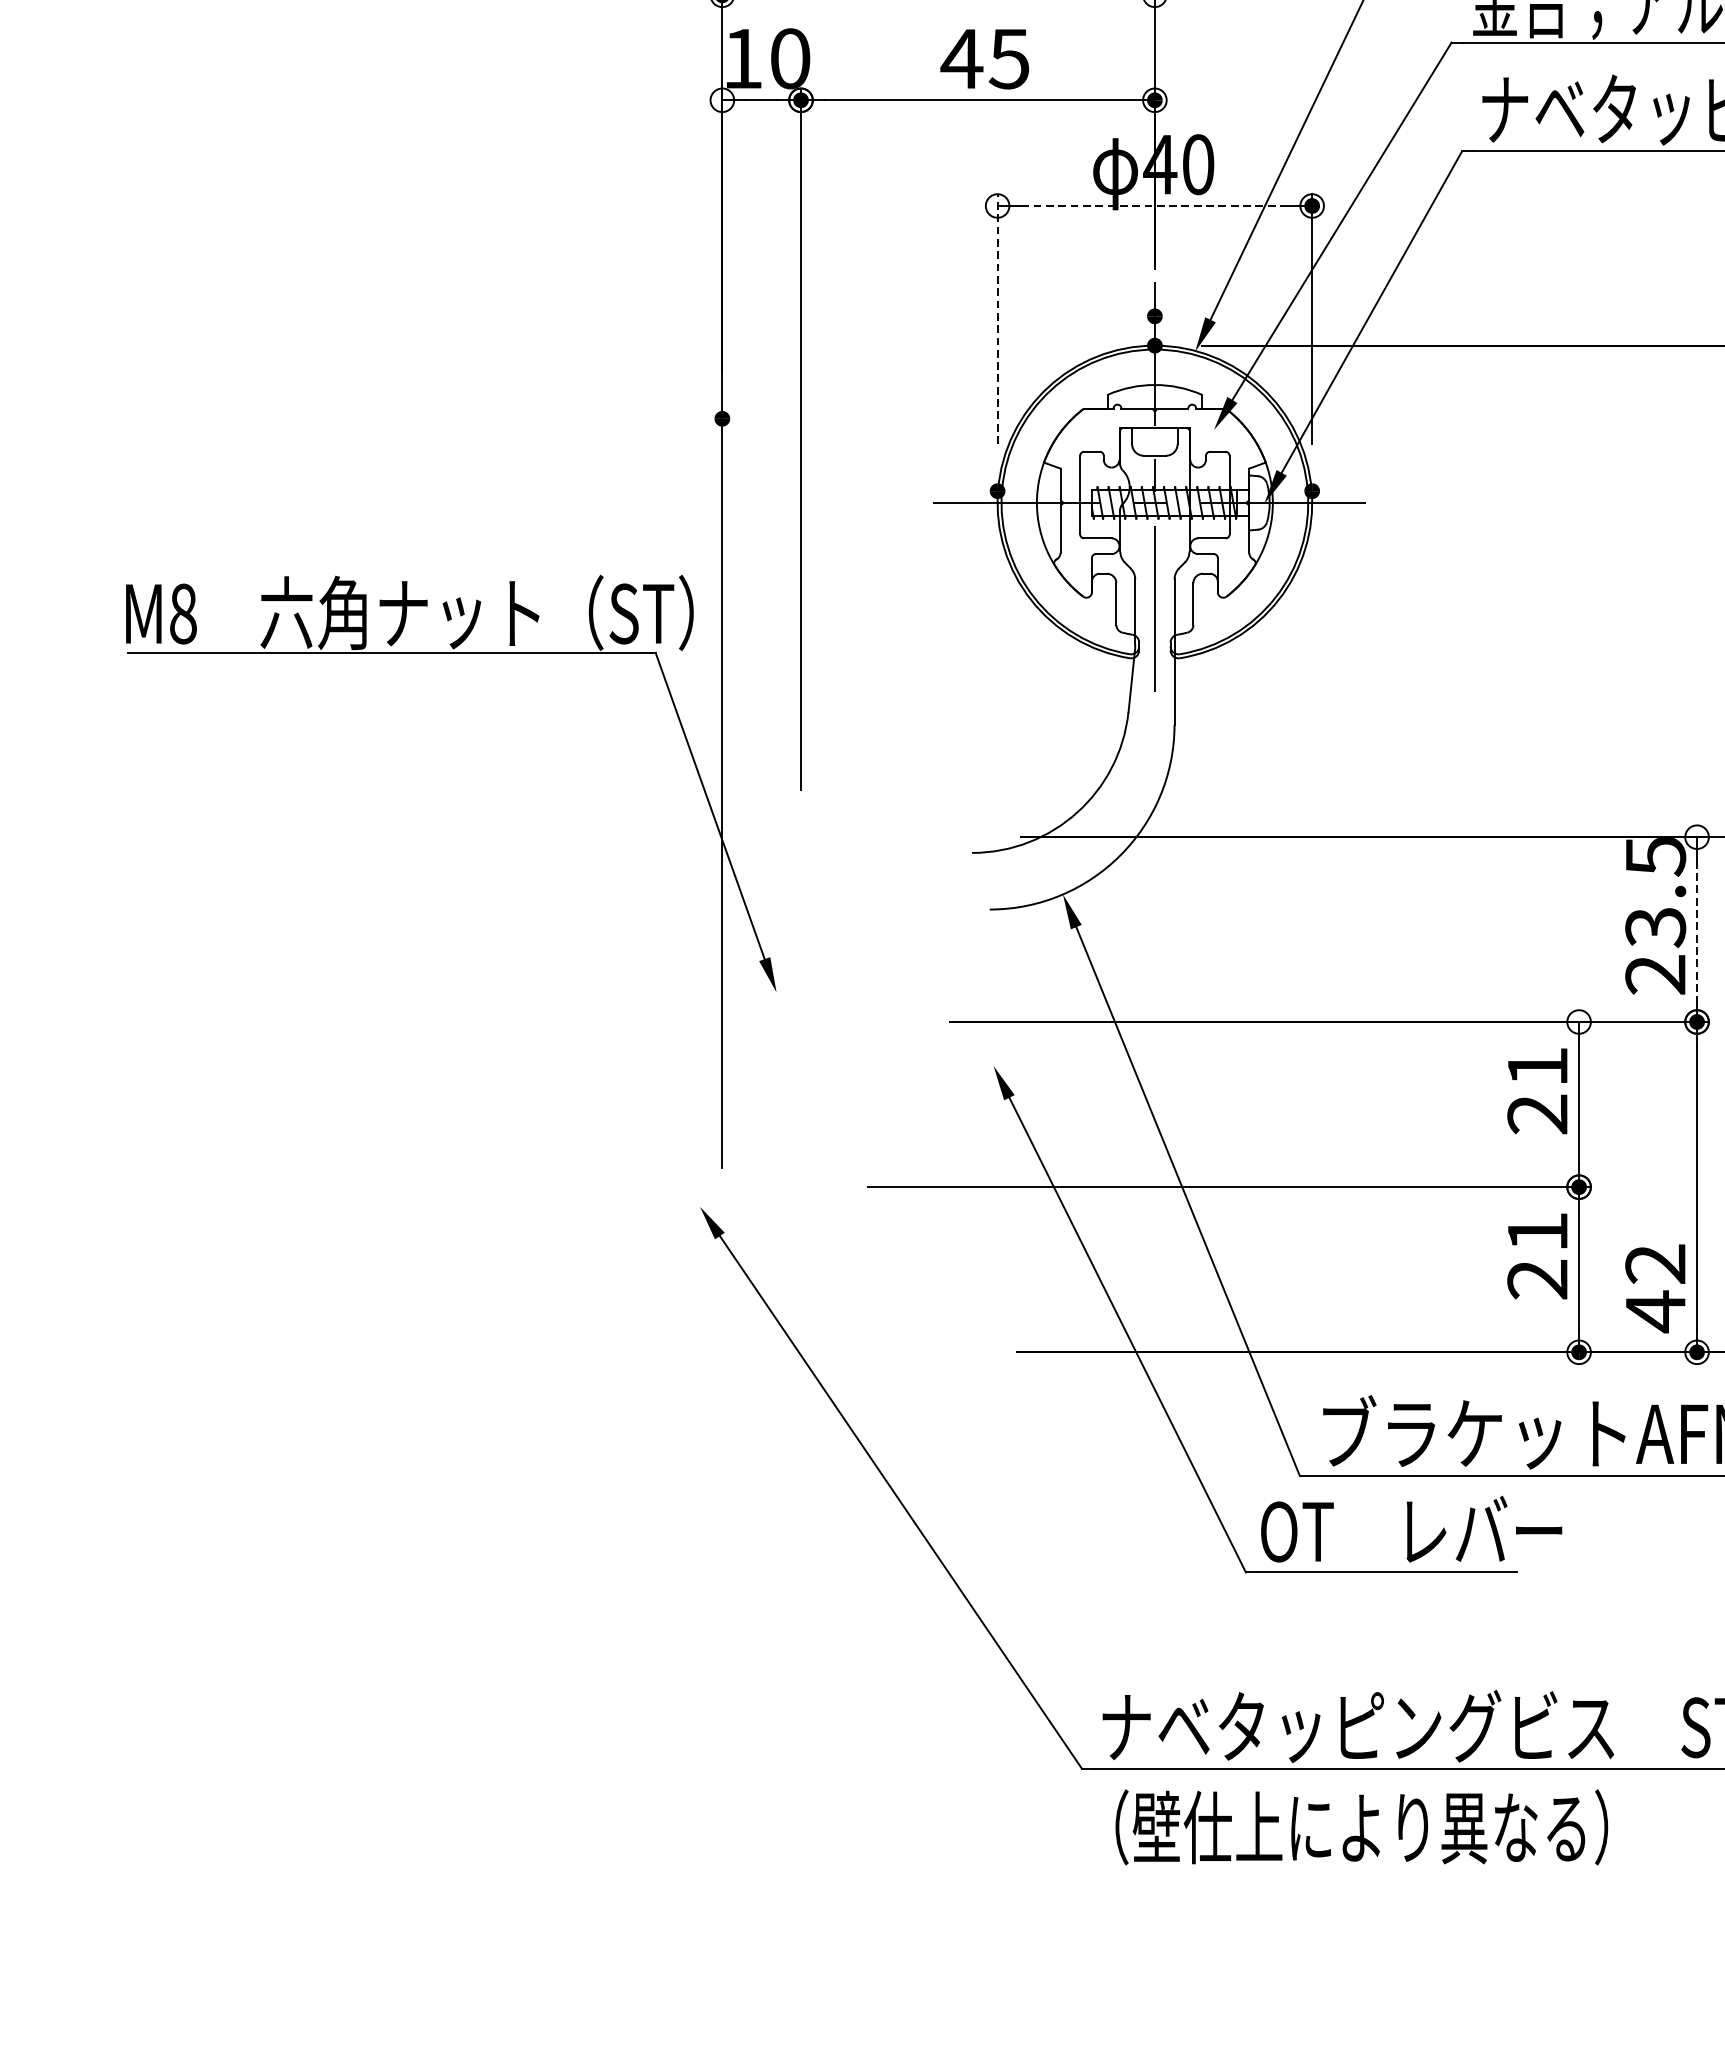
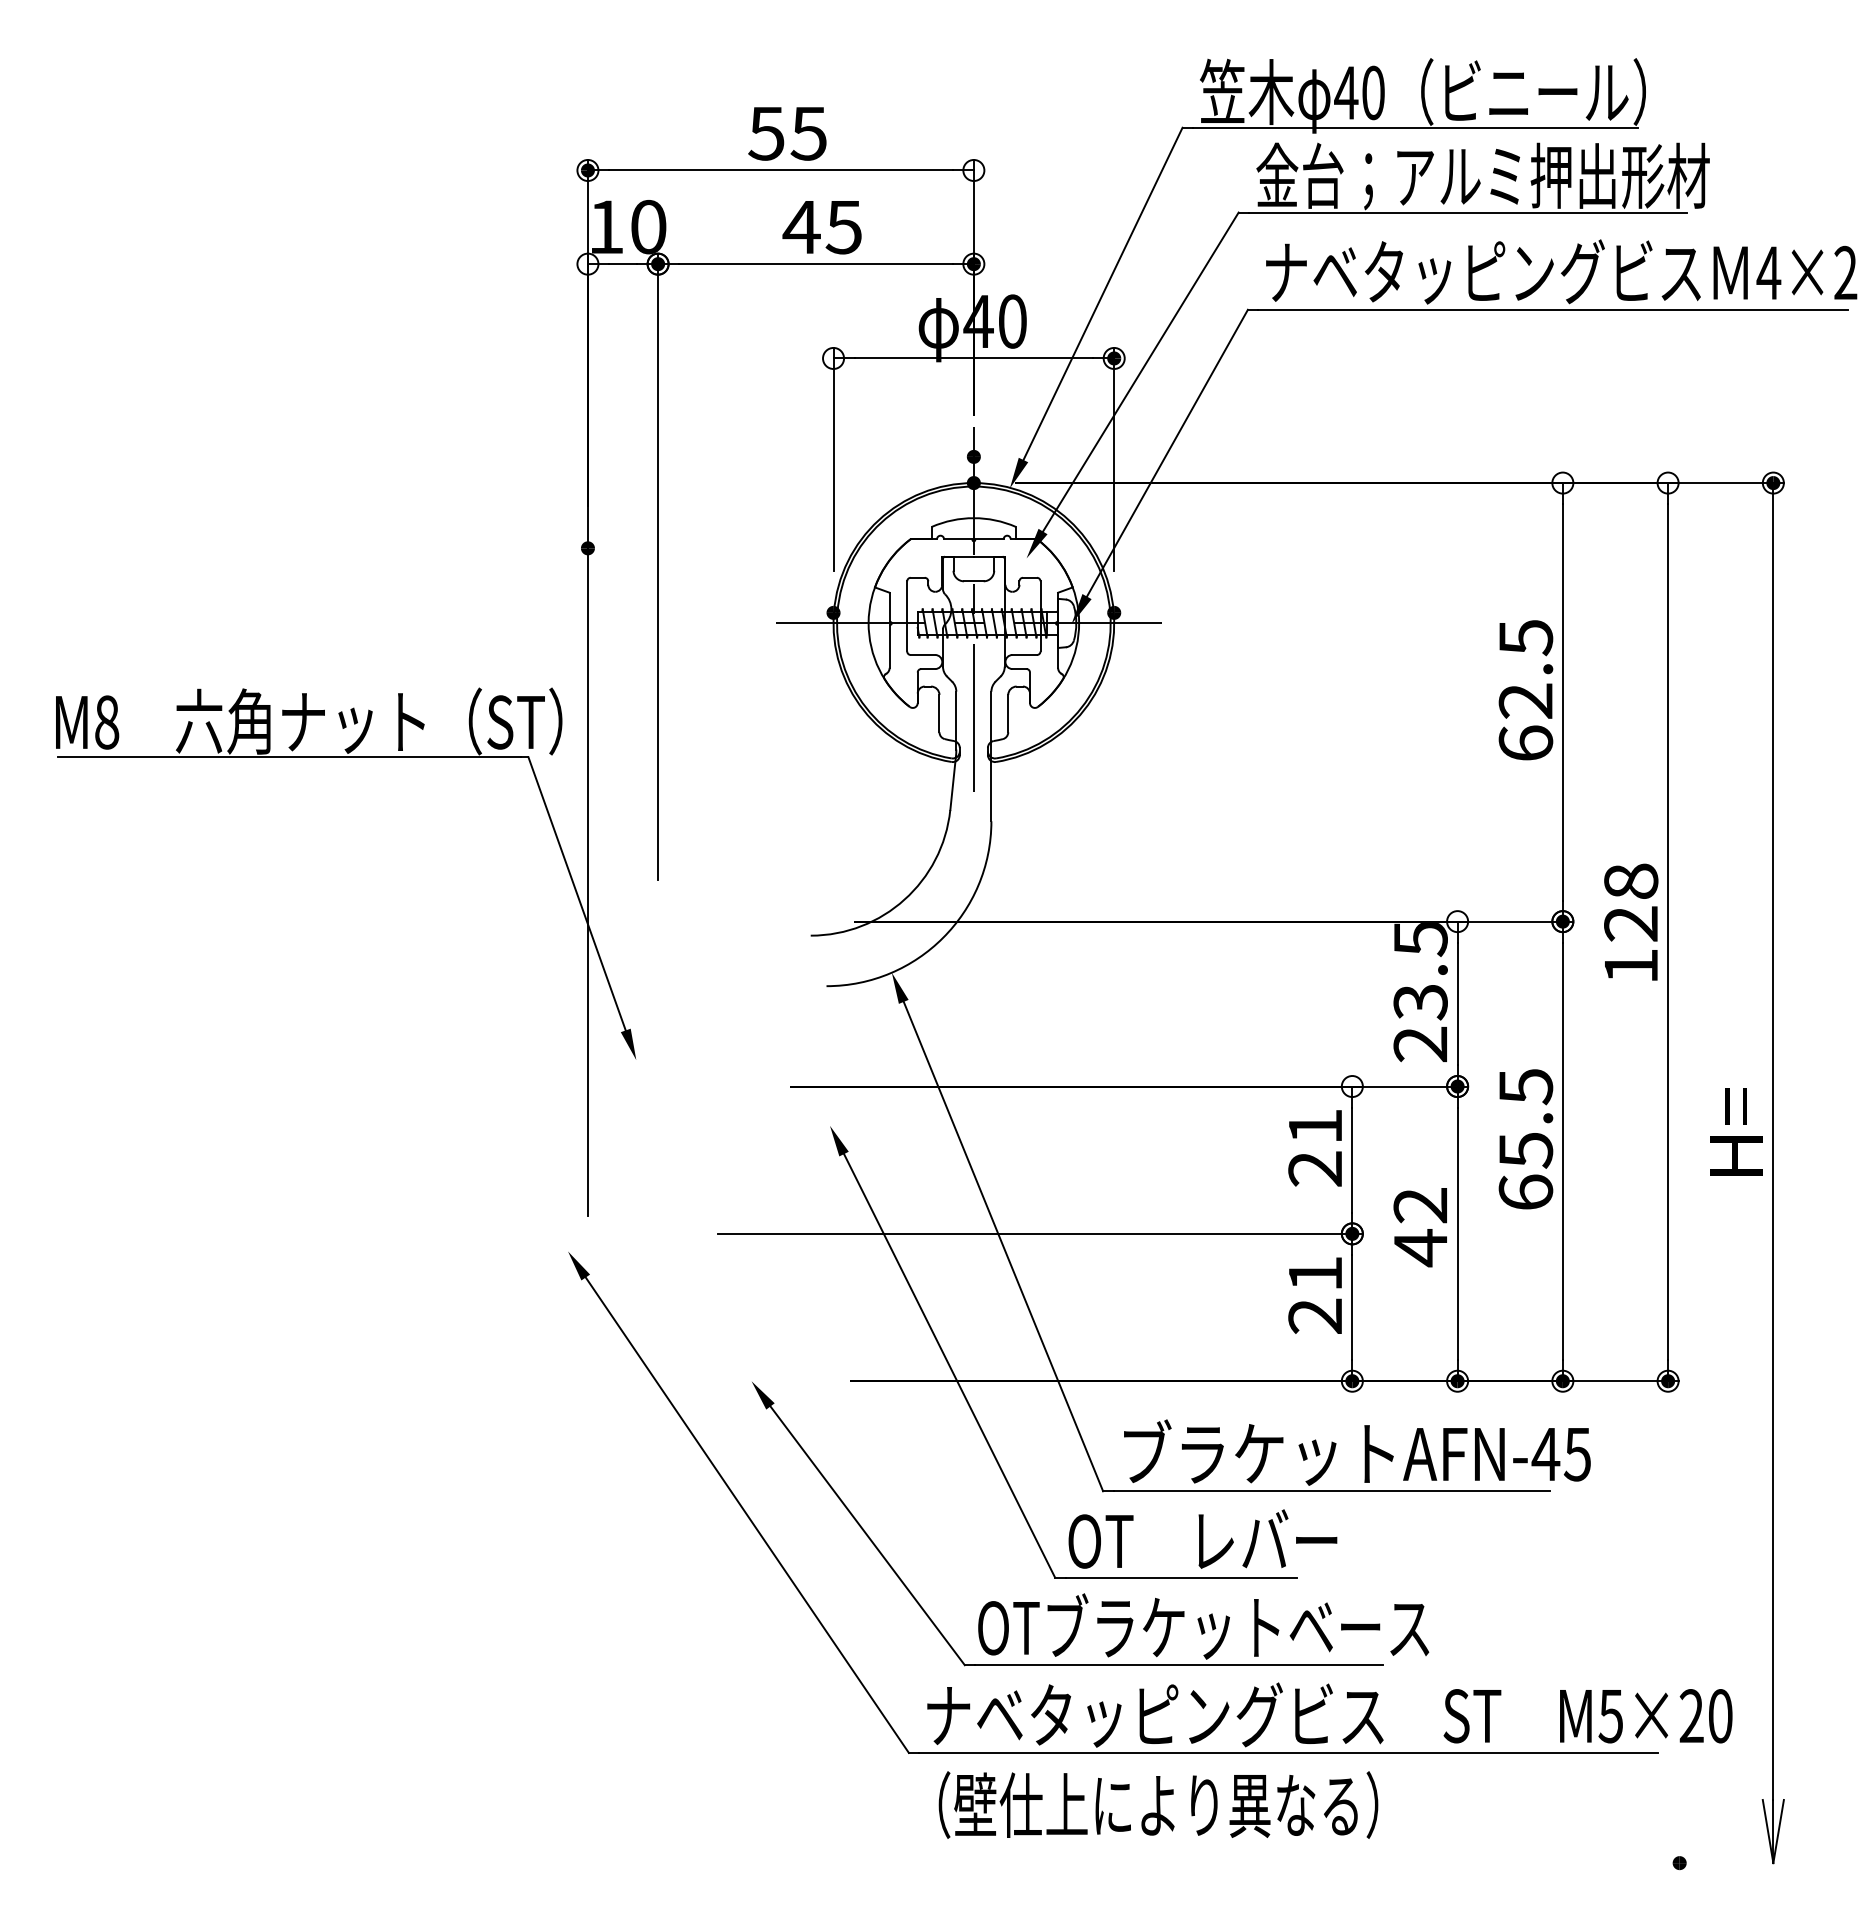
line: (1155, 206) -> (974, 358), dashed -> solid
line: (997, 318) -> (833, 458), dashed -> solid
line: (1696, 930) -> (1457, 1004), dashed -> solid
text: (1654, 1288) -> (1419, 1227), moved
part: (1278, 1590) -> (1084, 1593), added

